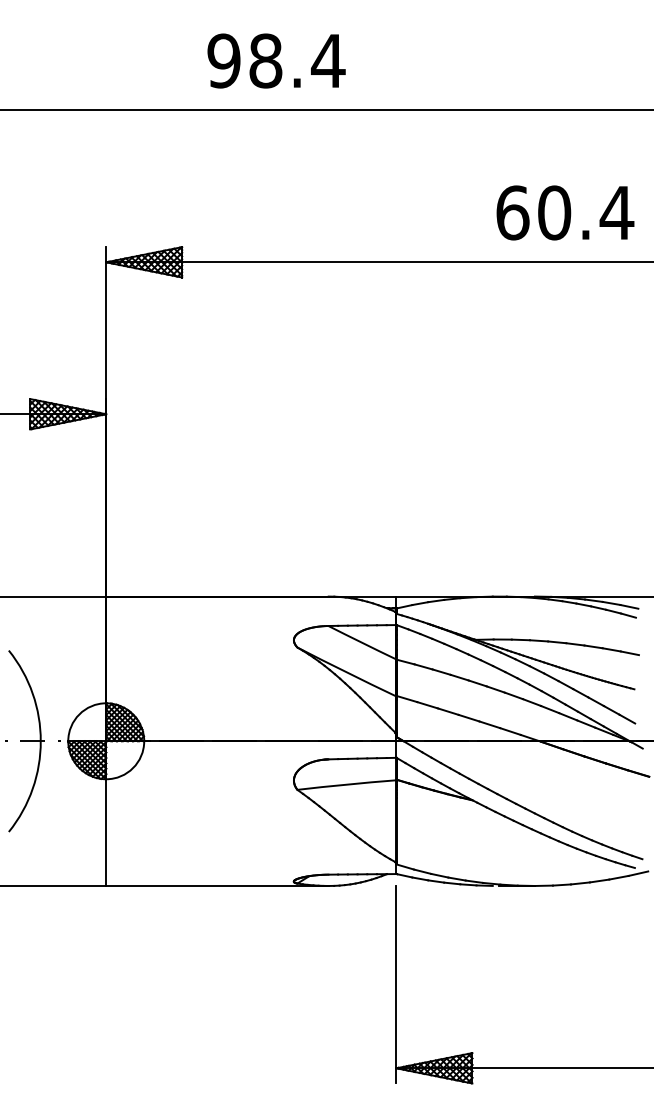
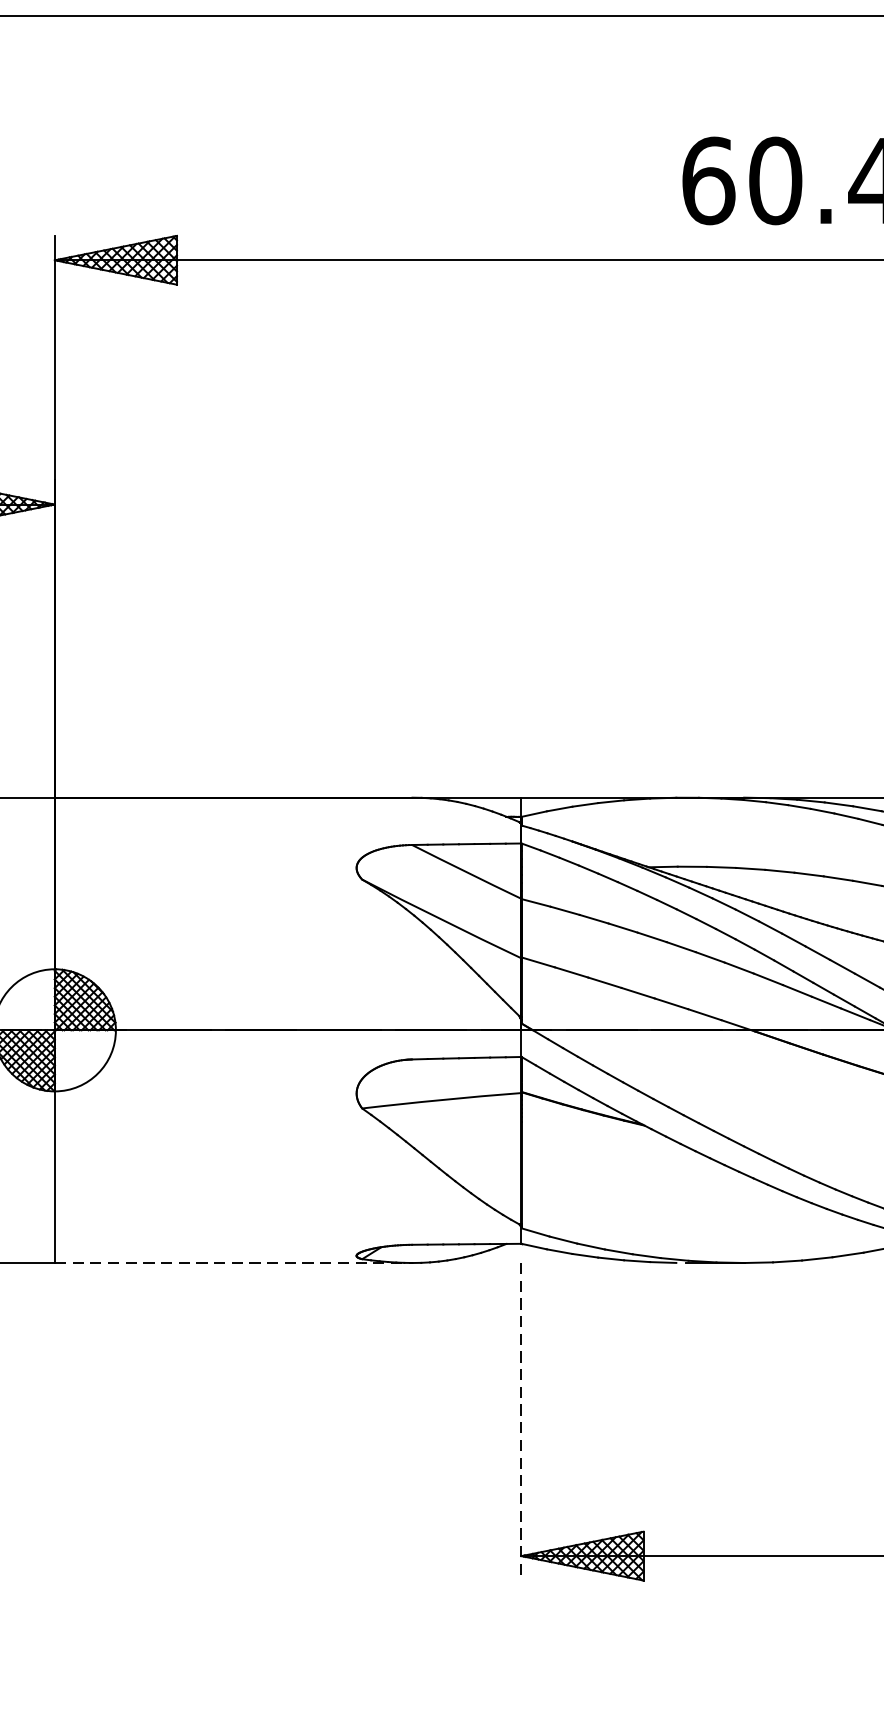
line: (217, 885) -> (233, 1262), solid -> dashed
line: (396, 984) -> (521, 1421), solid -> dashed

